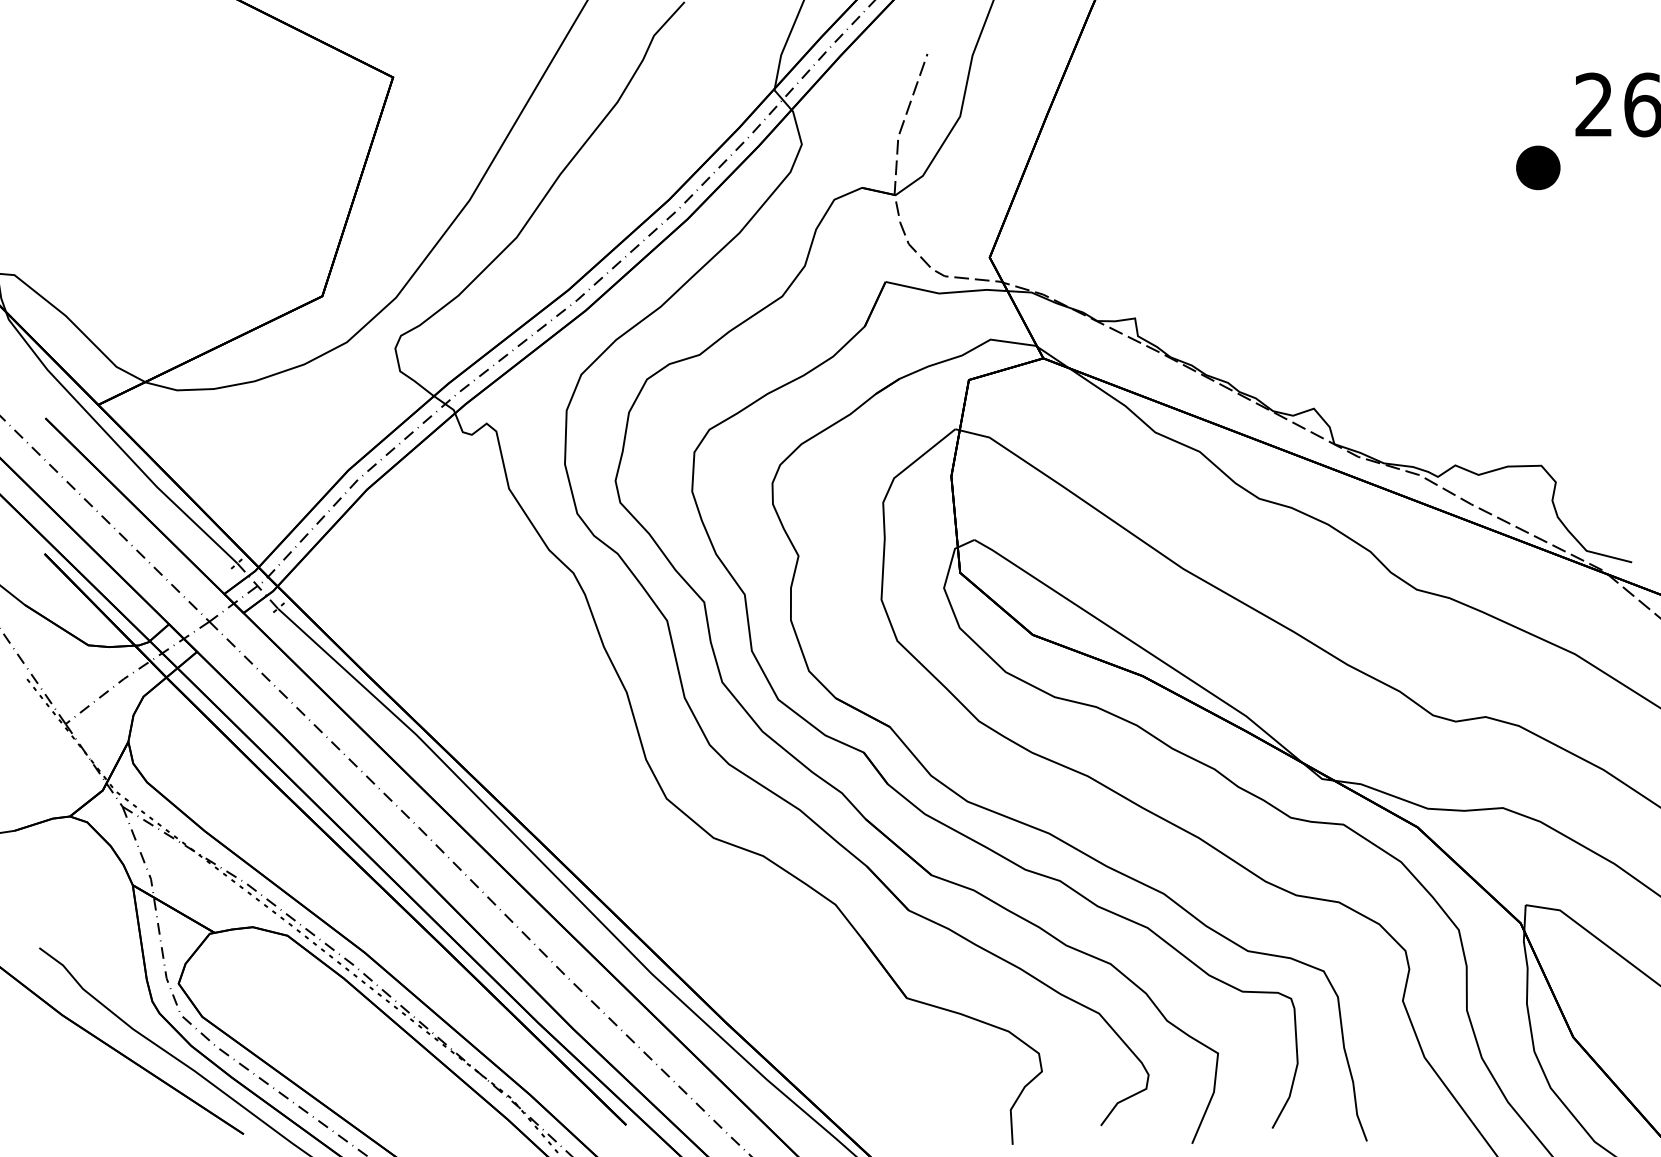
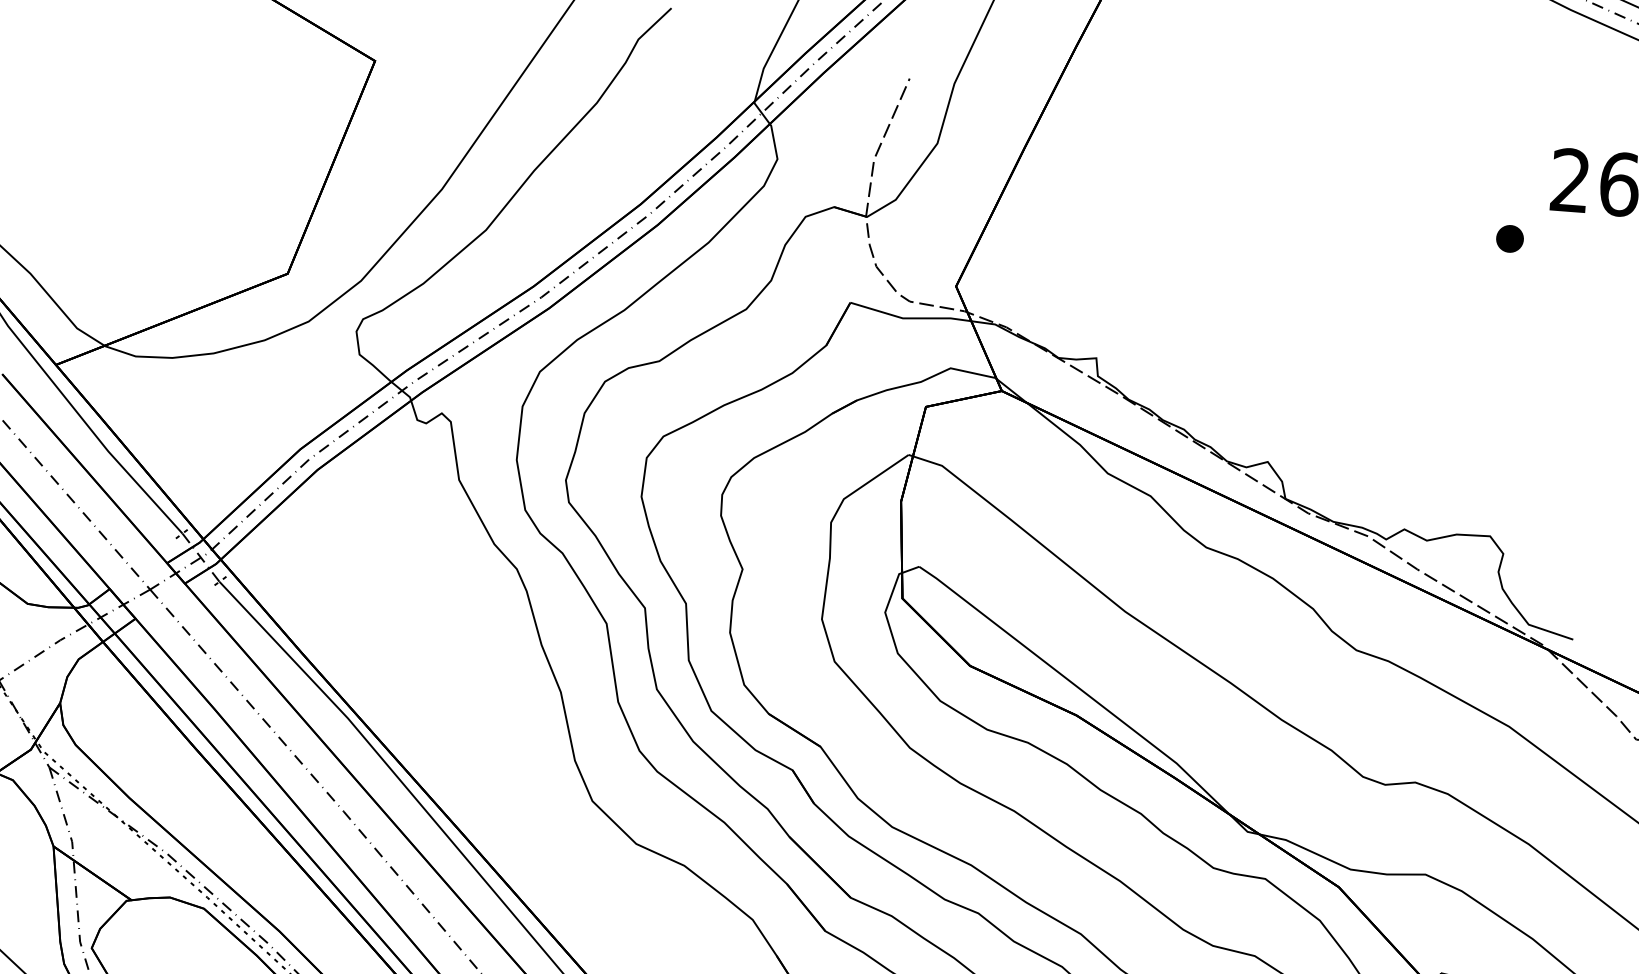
part: (1538, 167) -> (1510, 238), size x0.62

